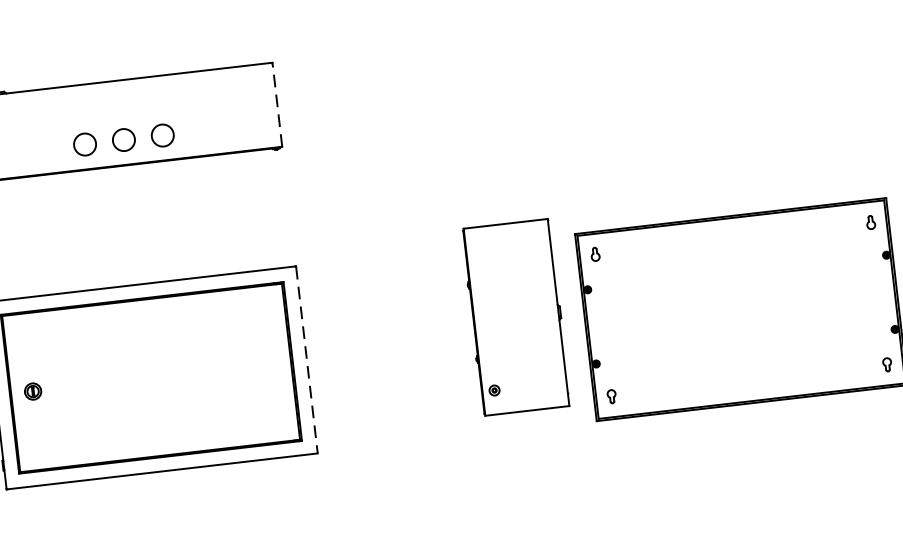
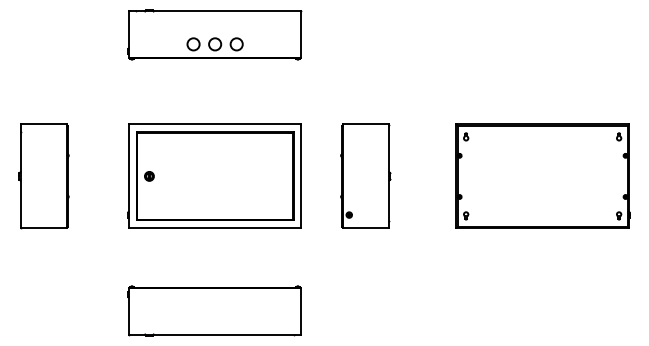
line: (277, 104) -> (301, 34), dashed -> solid
part: (515, 315) -> (365, 175), moved
line: (307, 360) -> (301, 176), dashed -> solid

